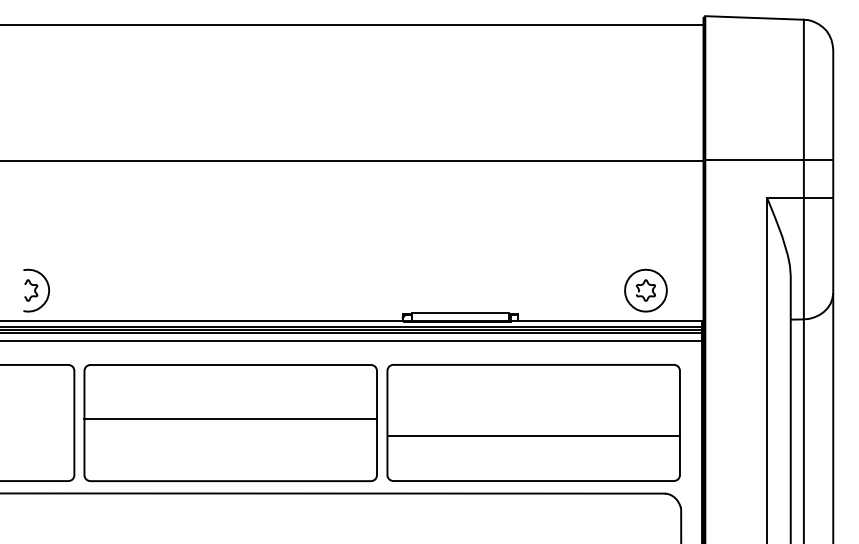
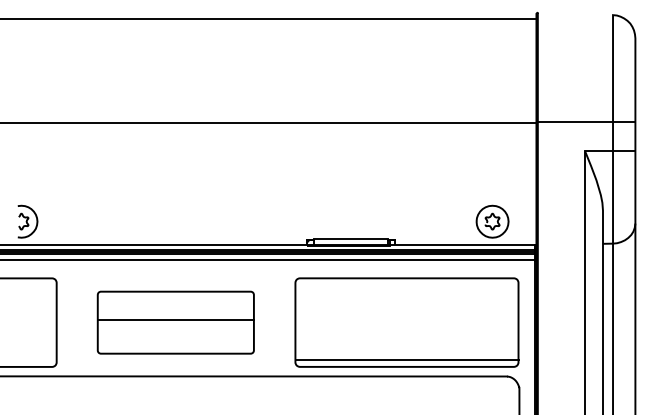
line: (754, 17) -> (575, 13), removed
part: (230, 422) -> (175, 322), size x0.7
line: (533, 436) -> (406, 360), moved

